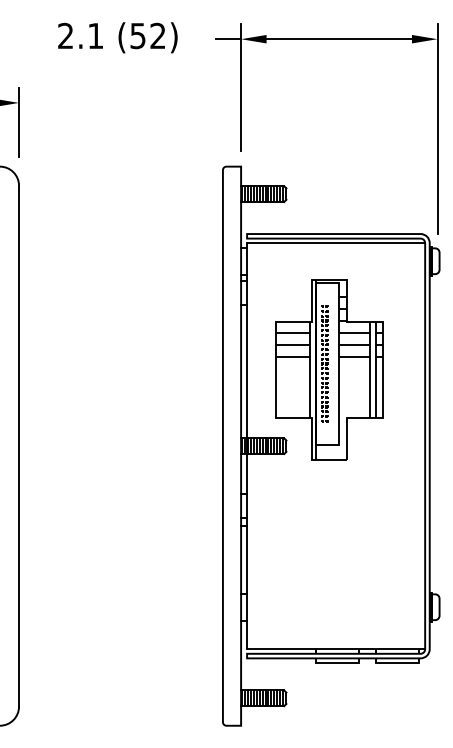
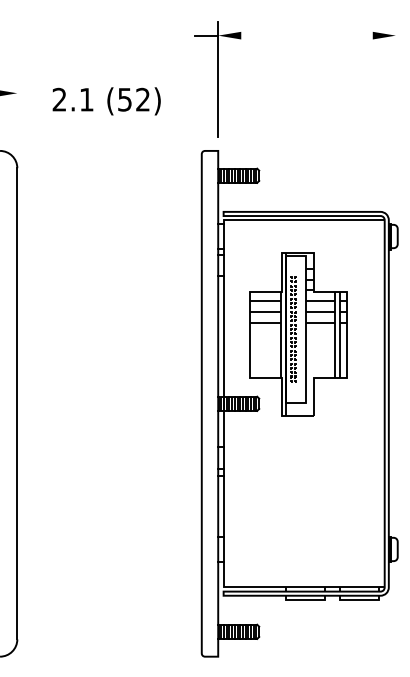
text: (117, 37) -> (106, 101), moved
line: (338, 39) -> (306, 35), removed
line: (19, 121) -> (17, 110), removed
line: (437, 128) -> (395, 116), removed

